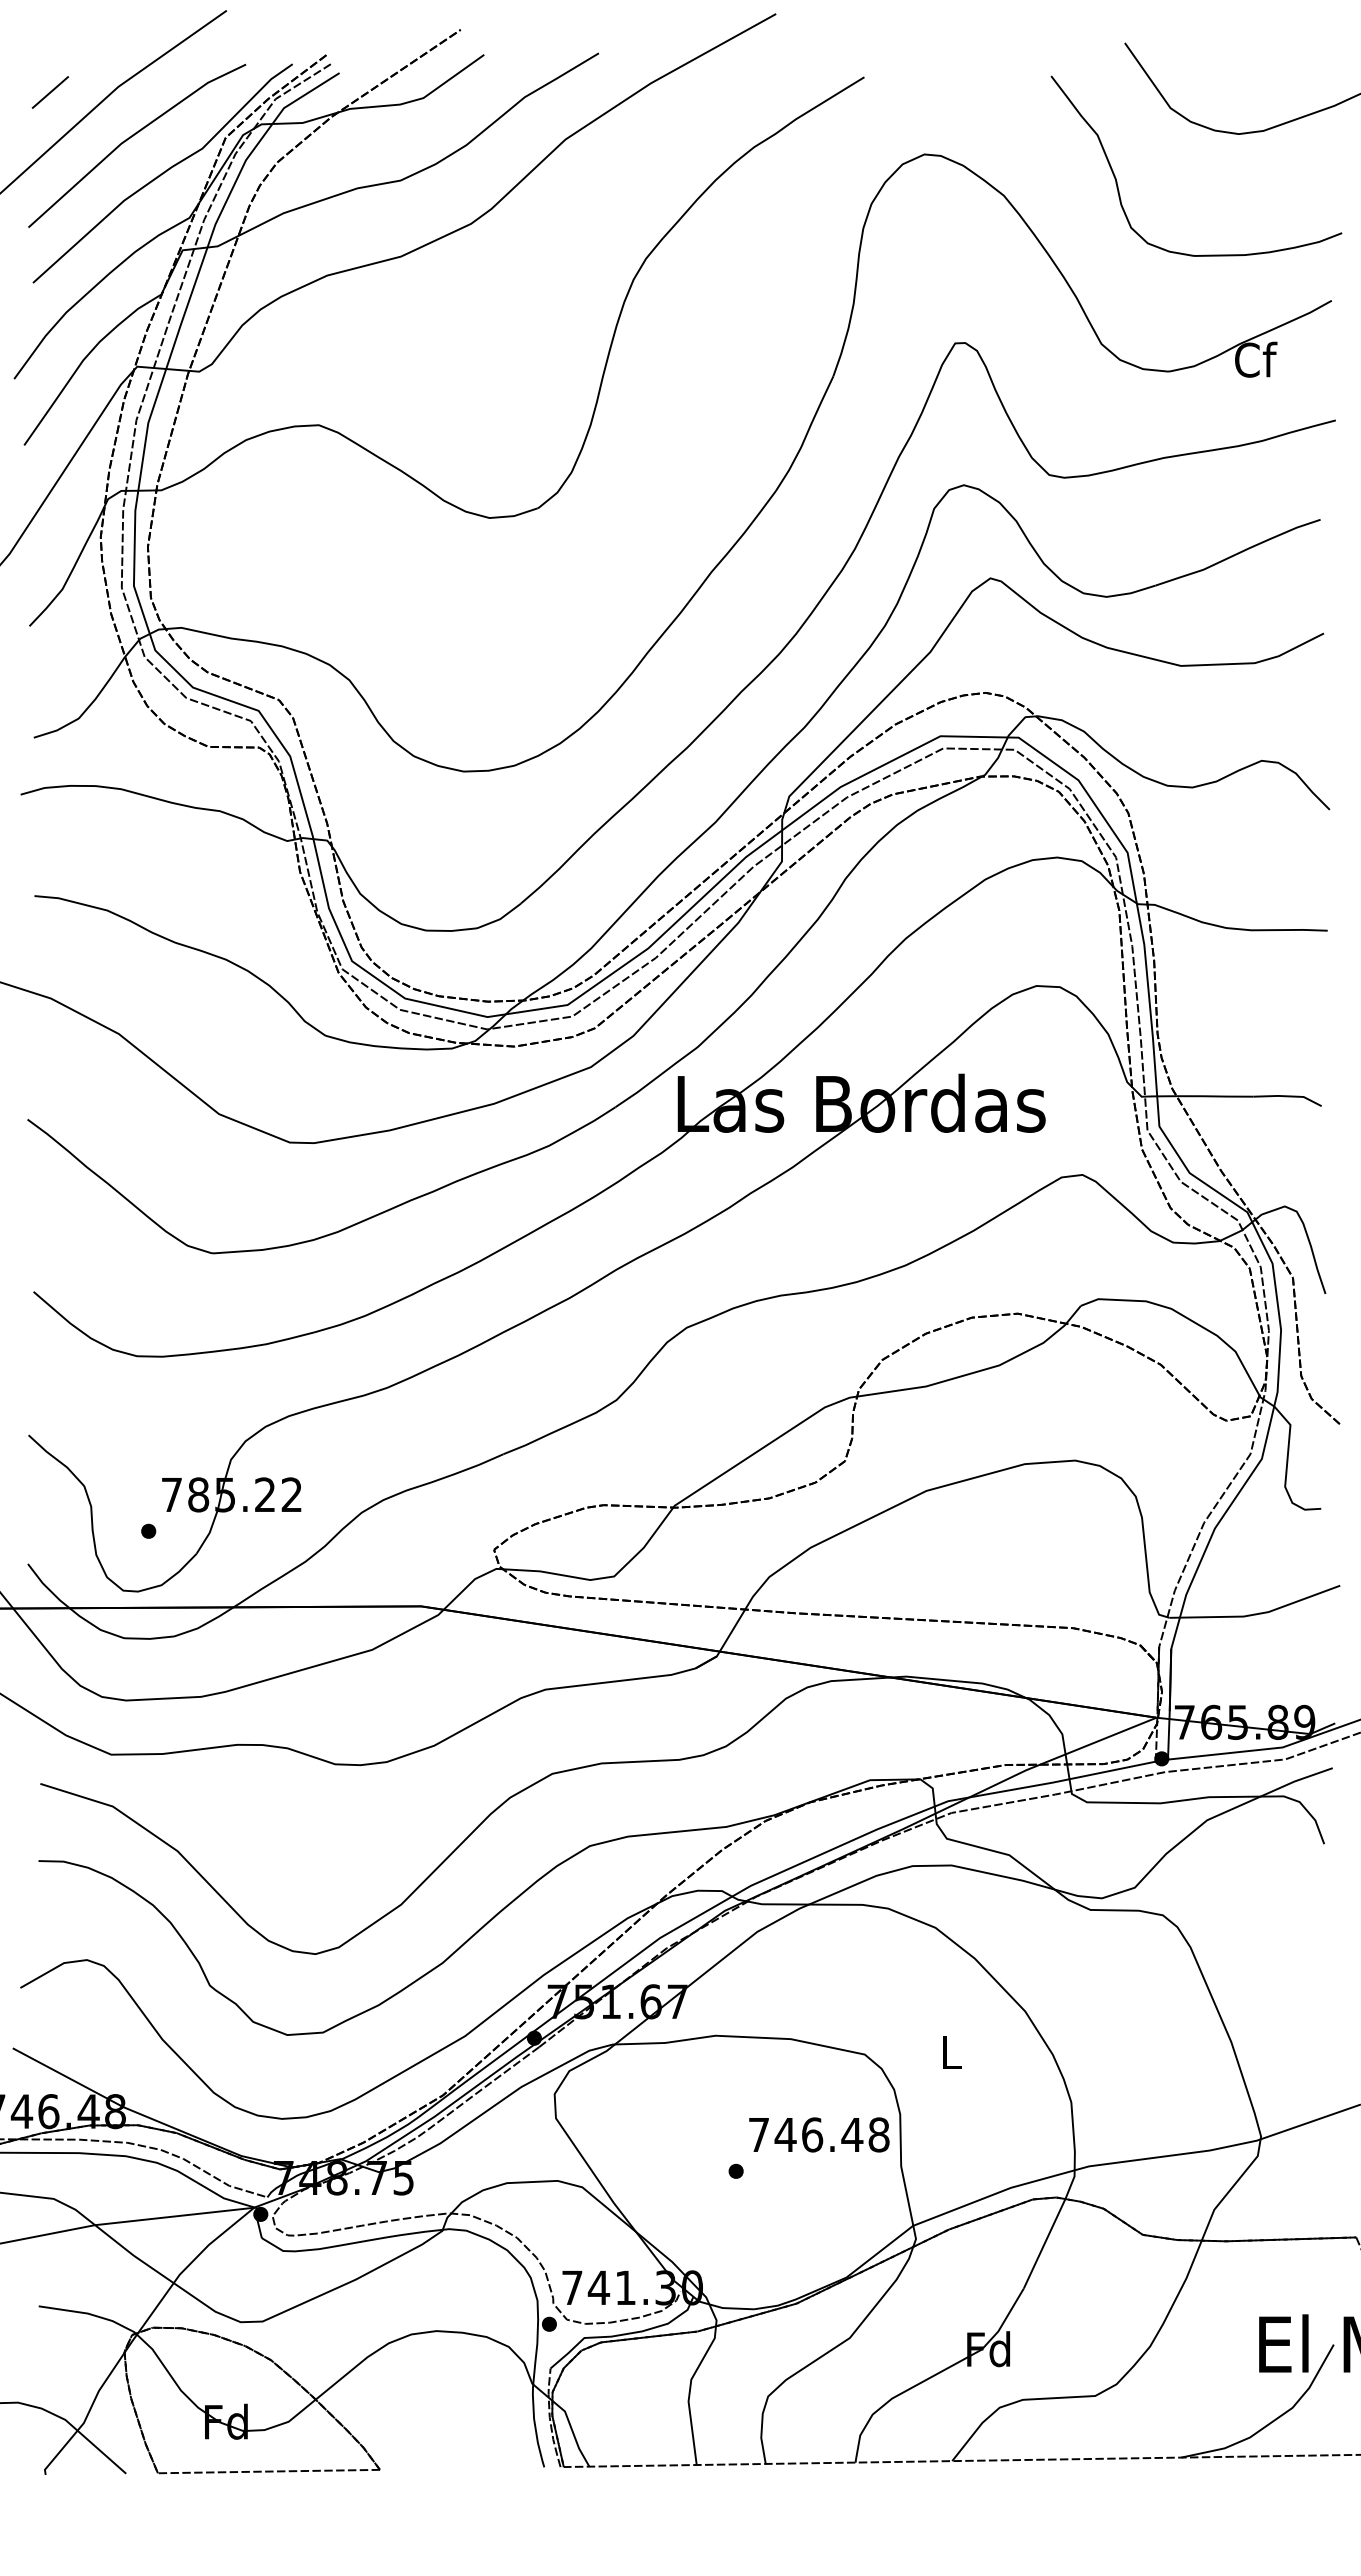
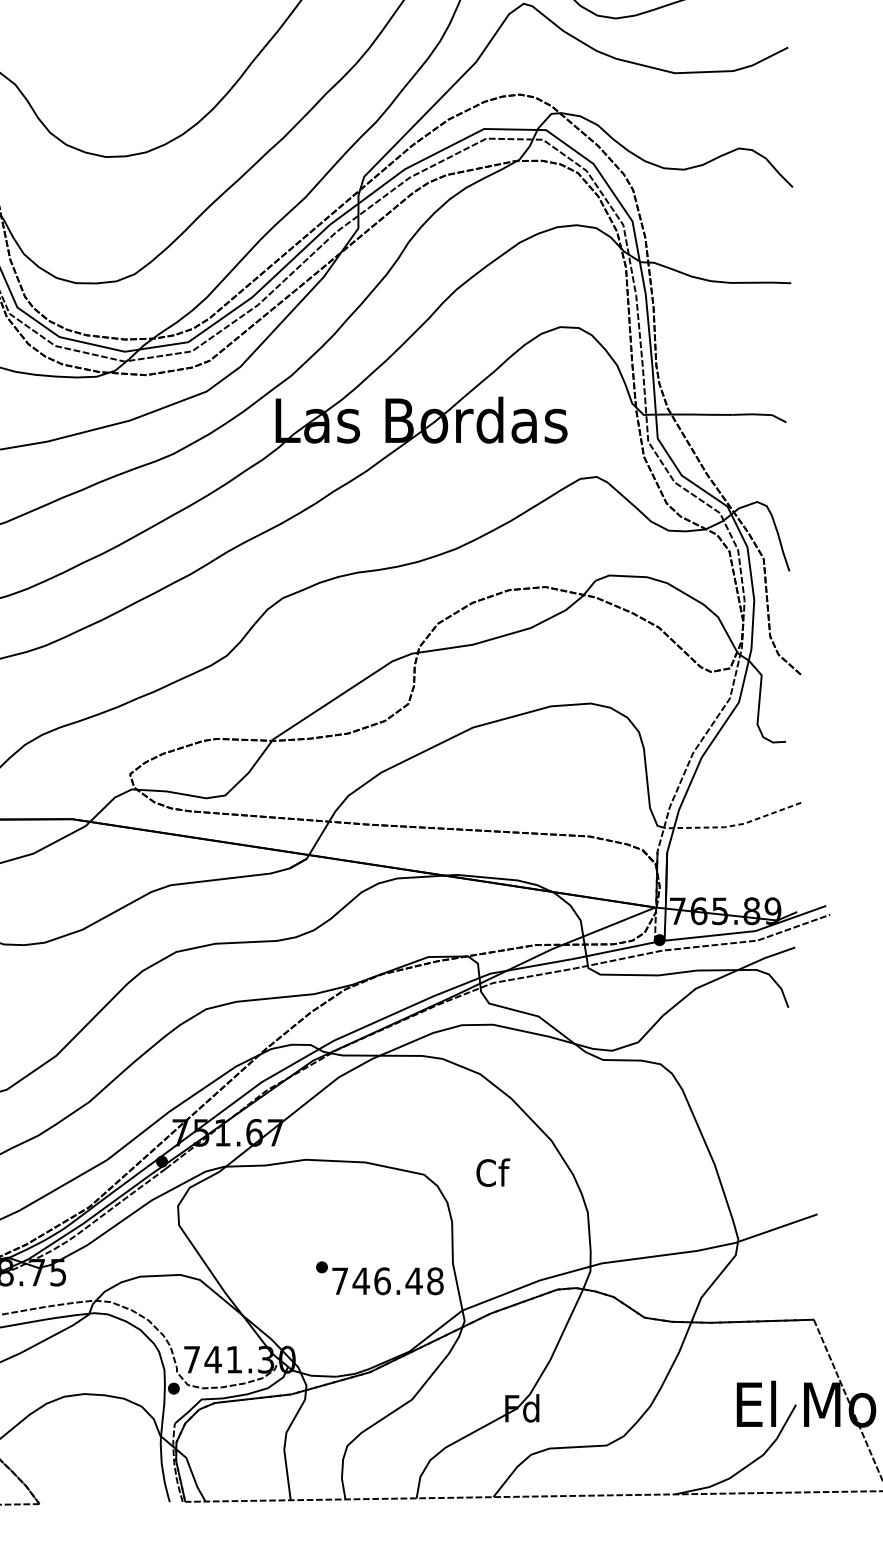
line: (1257, 1614) -> (735, 825), solid -> dashed
text: (951, 2052) -> (492, 1173), L -> Cf
text: (819, 2134) -> (388, 1280), moved

